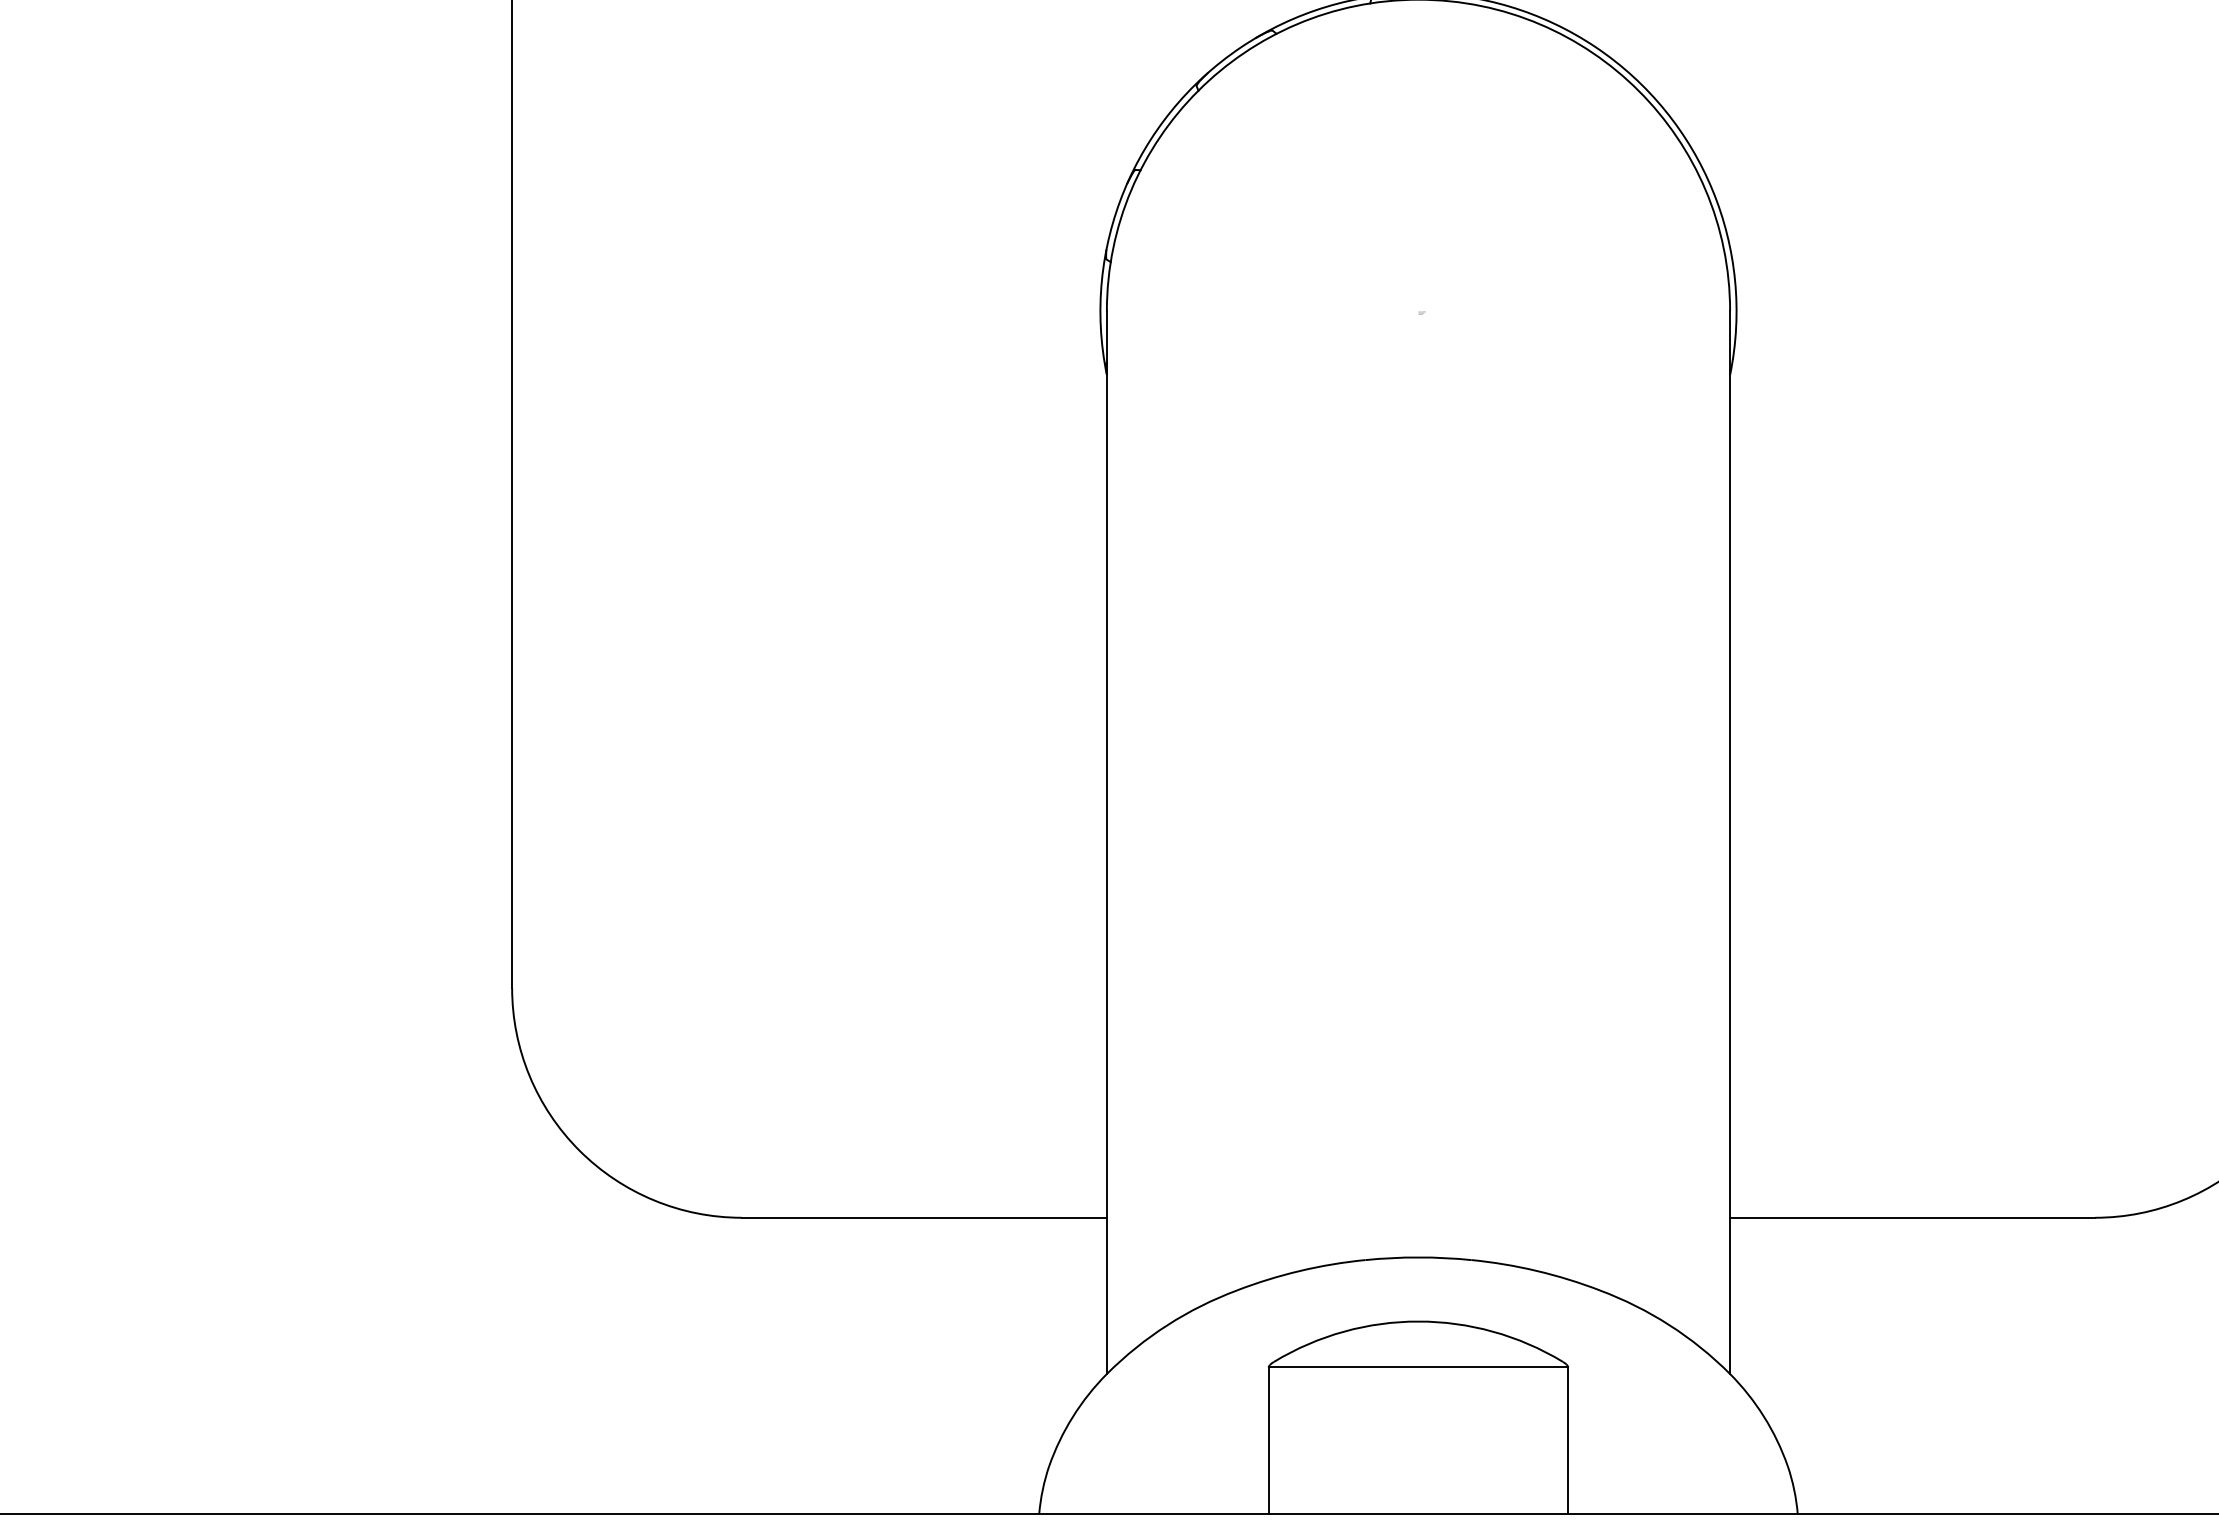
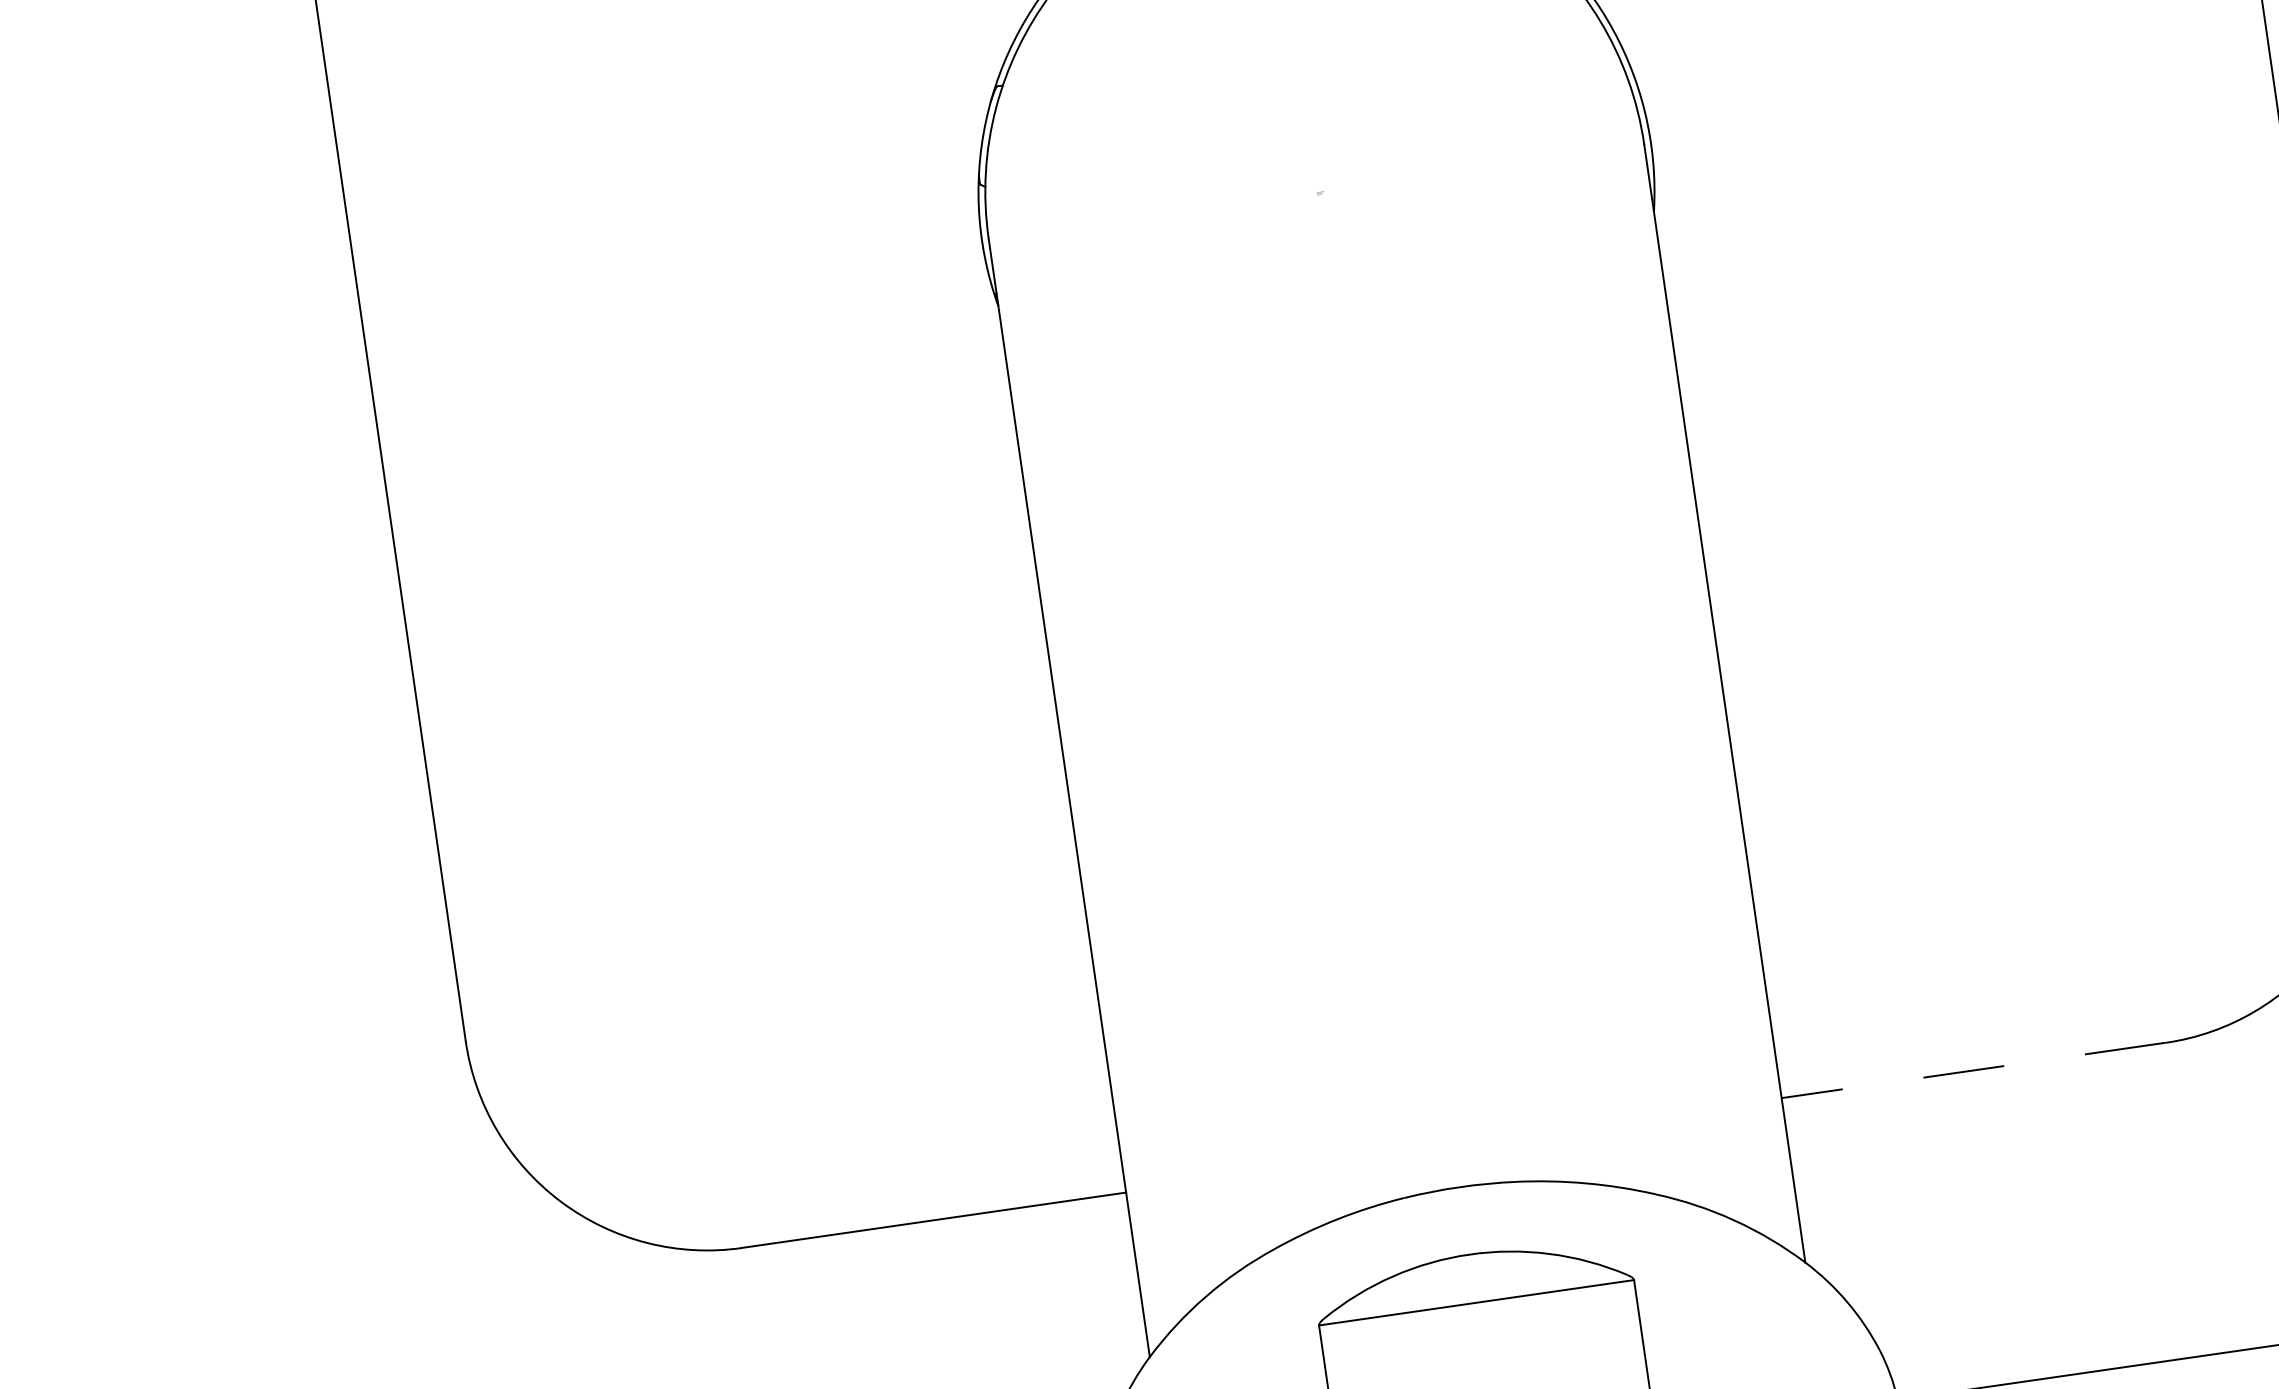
line: (1912, 1217) -> (1973, 1070), solid -> dashed

